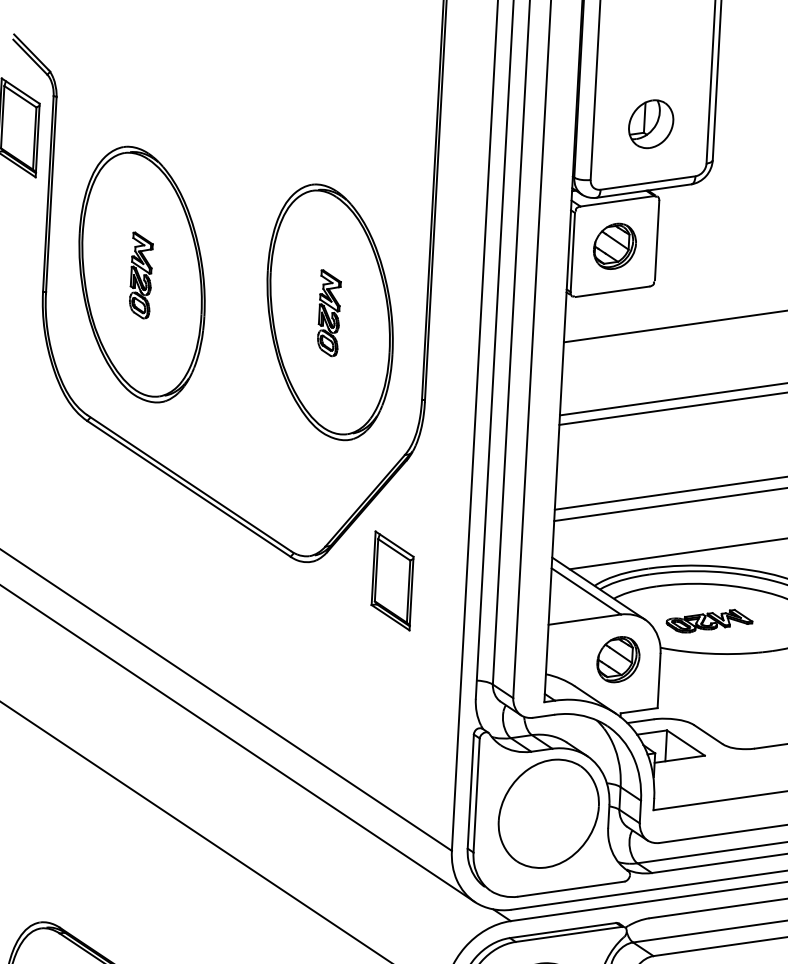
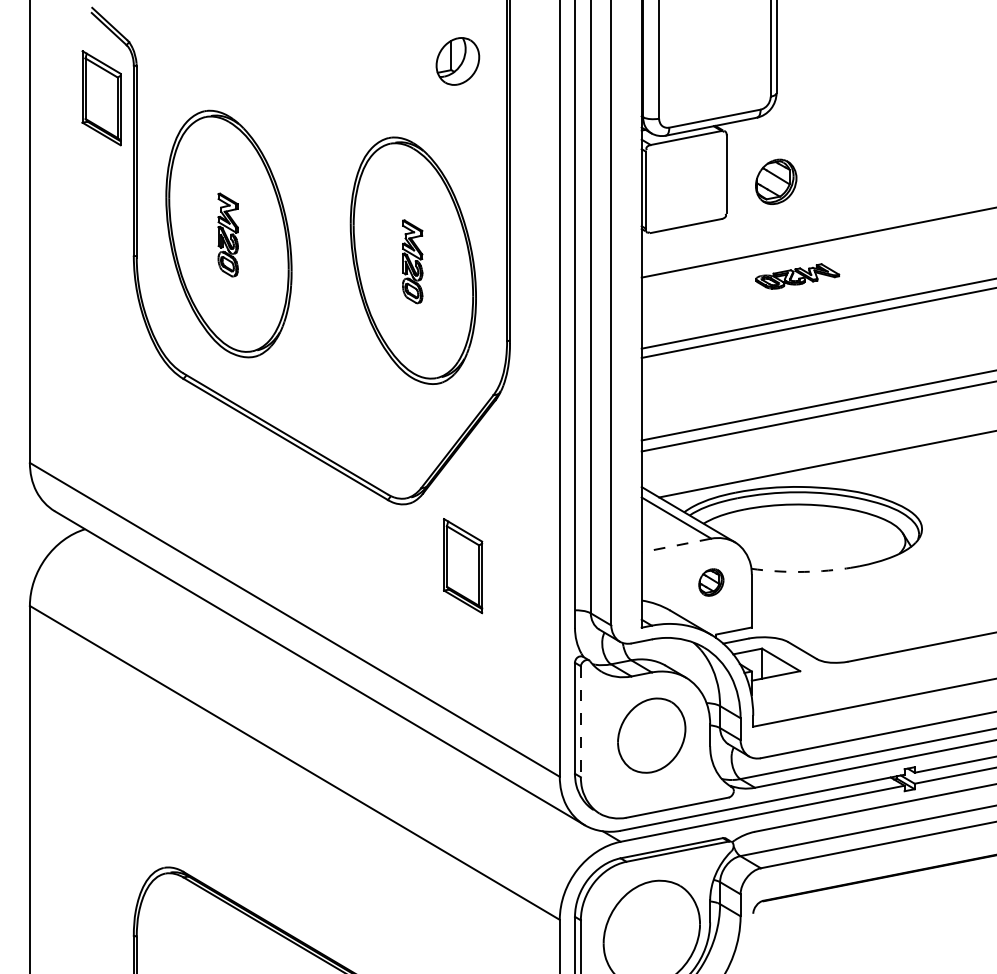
part: (650, 124) -> (457, 61), moved
part: (615, 246) -> (776, 181), moved
part: (393, 581) -> (463, 566), moved
line: (584, 619) -> (676, 545), solid -> dashed
part: (709, 621) -> (797, 276), moved
arc: (708, 653) -> (798, 571), solid -> dashed
part: (618, 659) -> (711, 582), size x0.6
line: (476, 795) -> (580, 721), solid -> dashed
part: (548, 813) -> (651, 735), size x0.7

